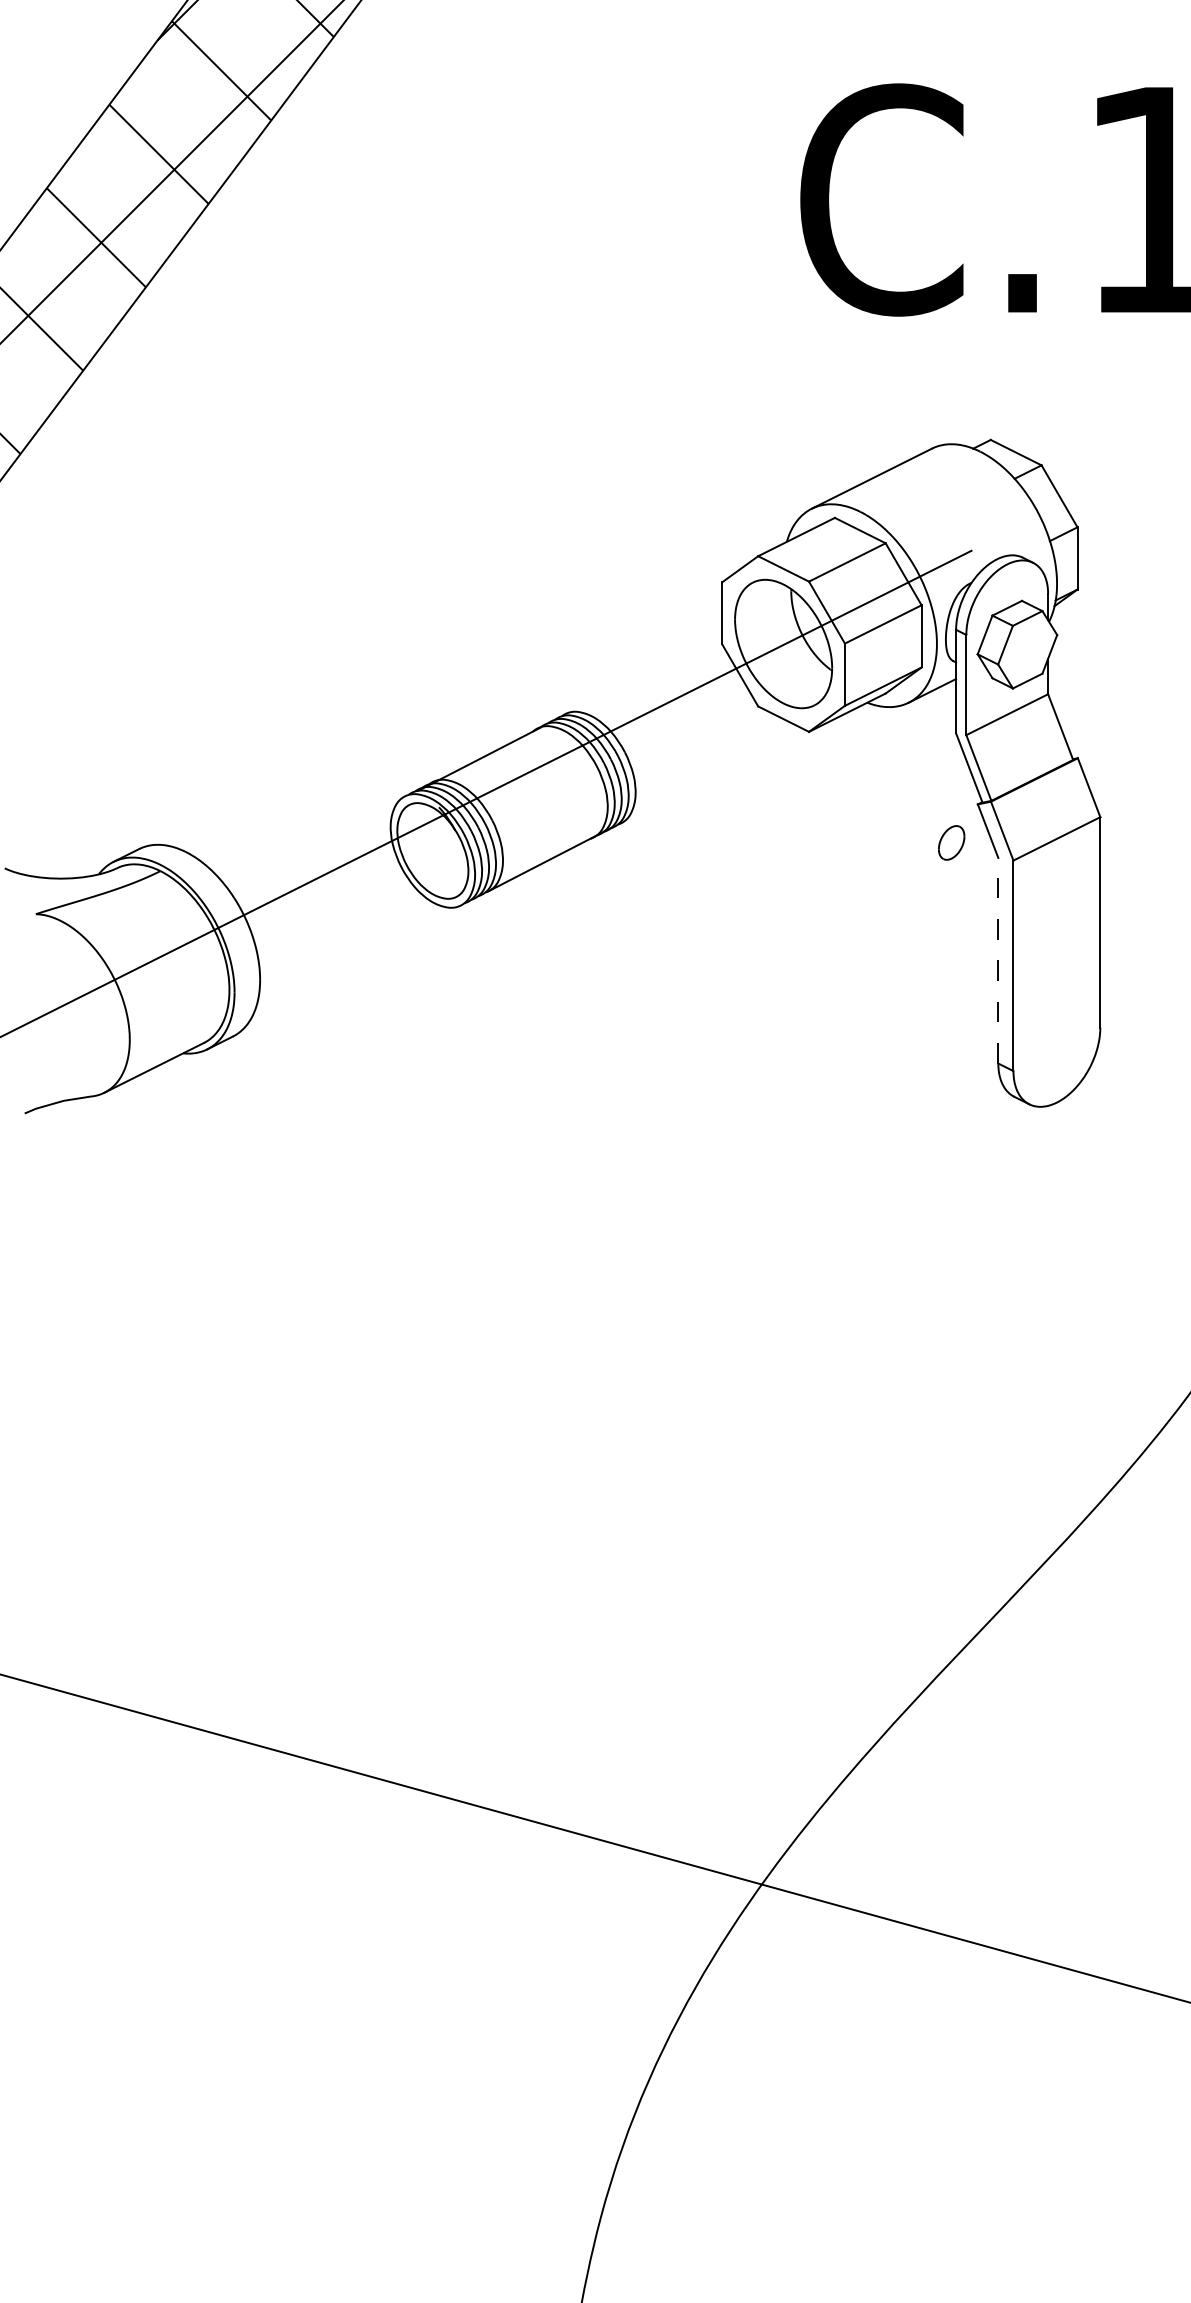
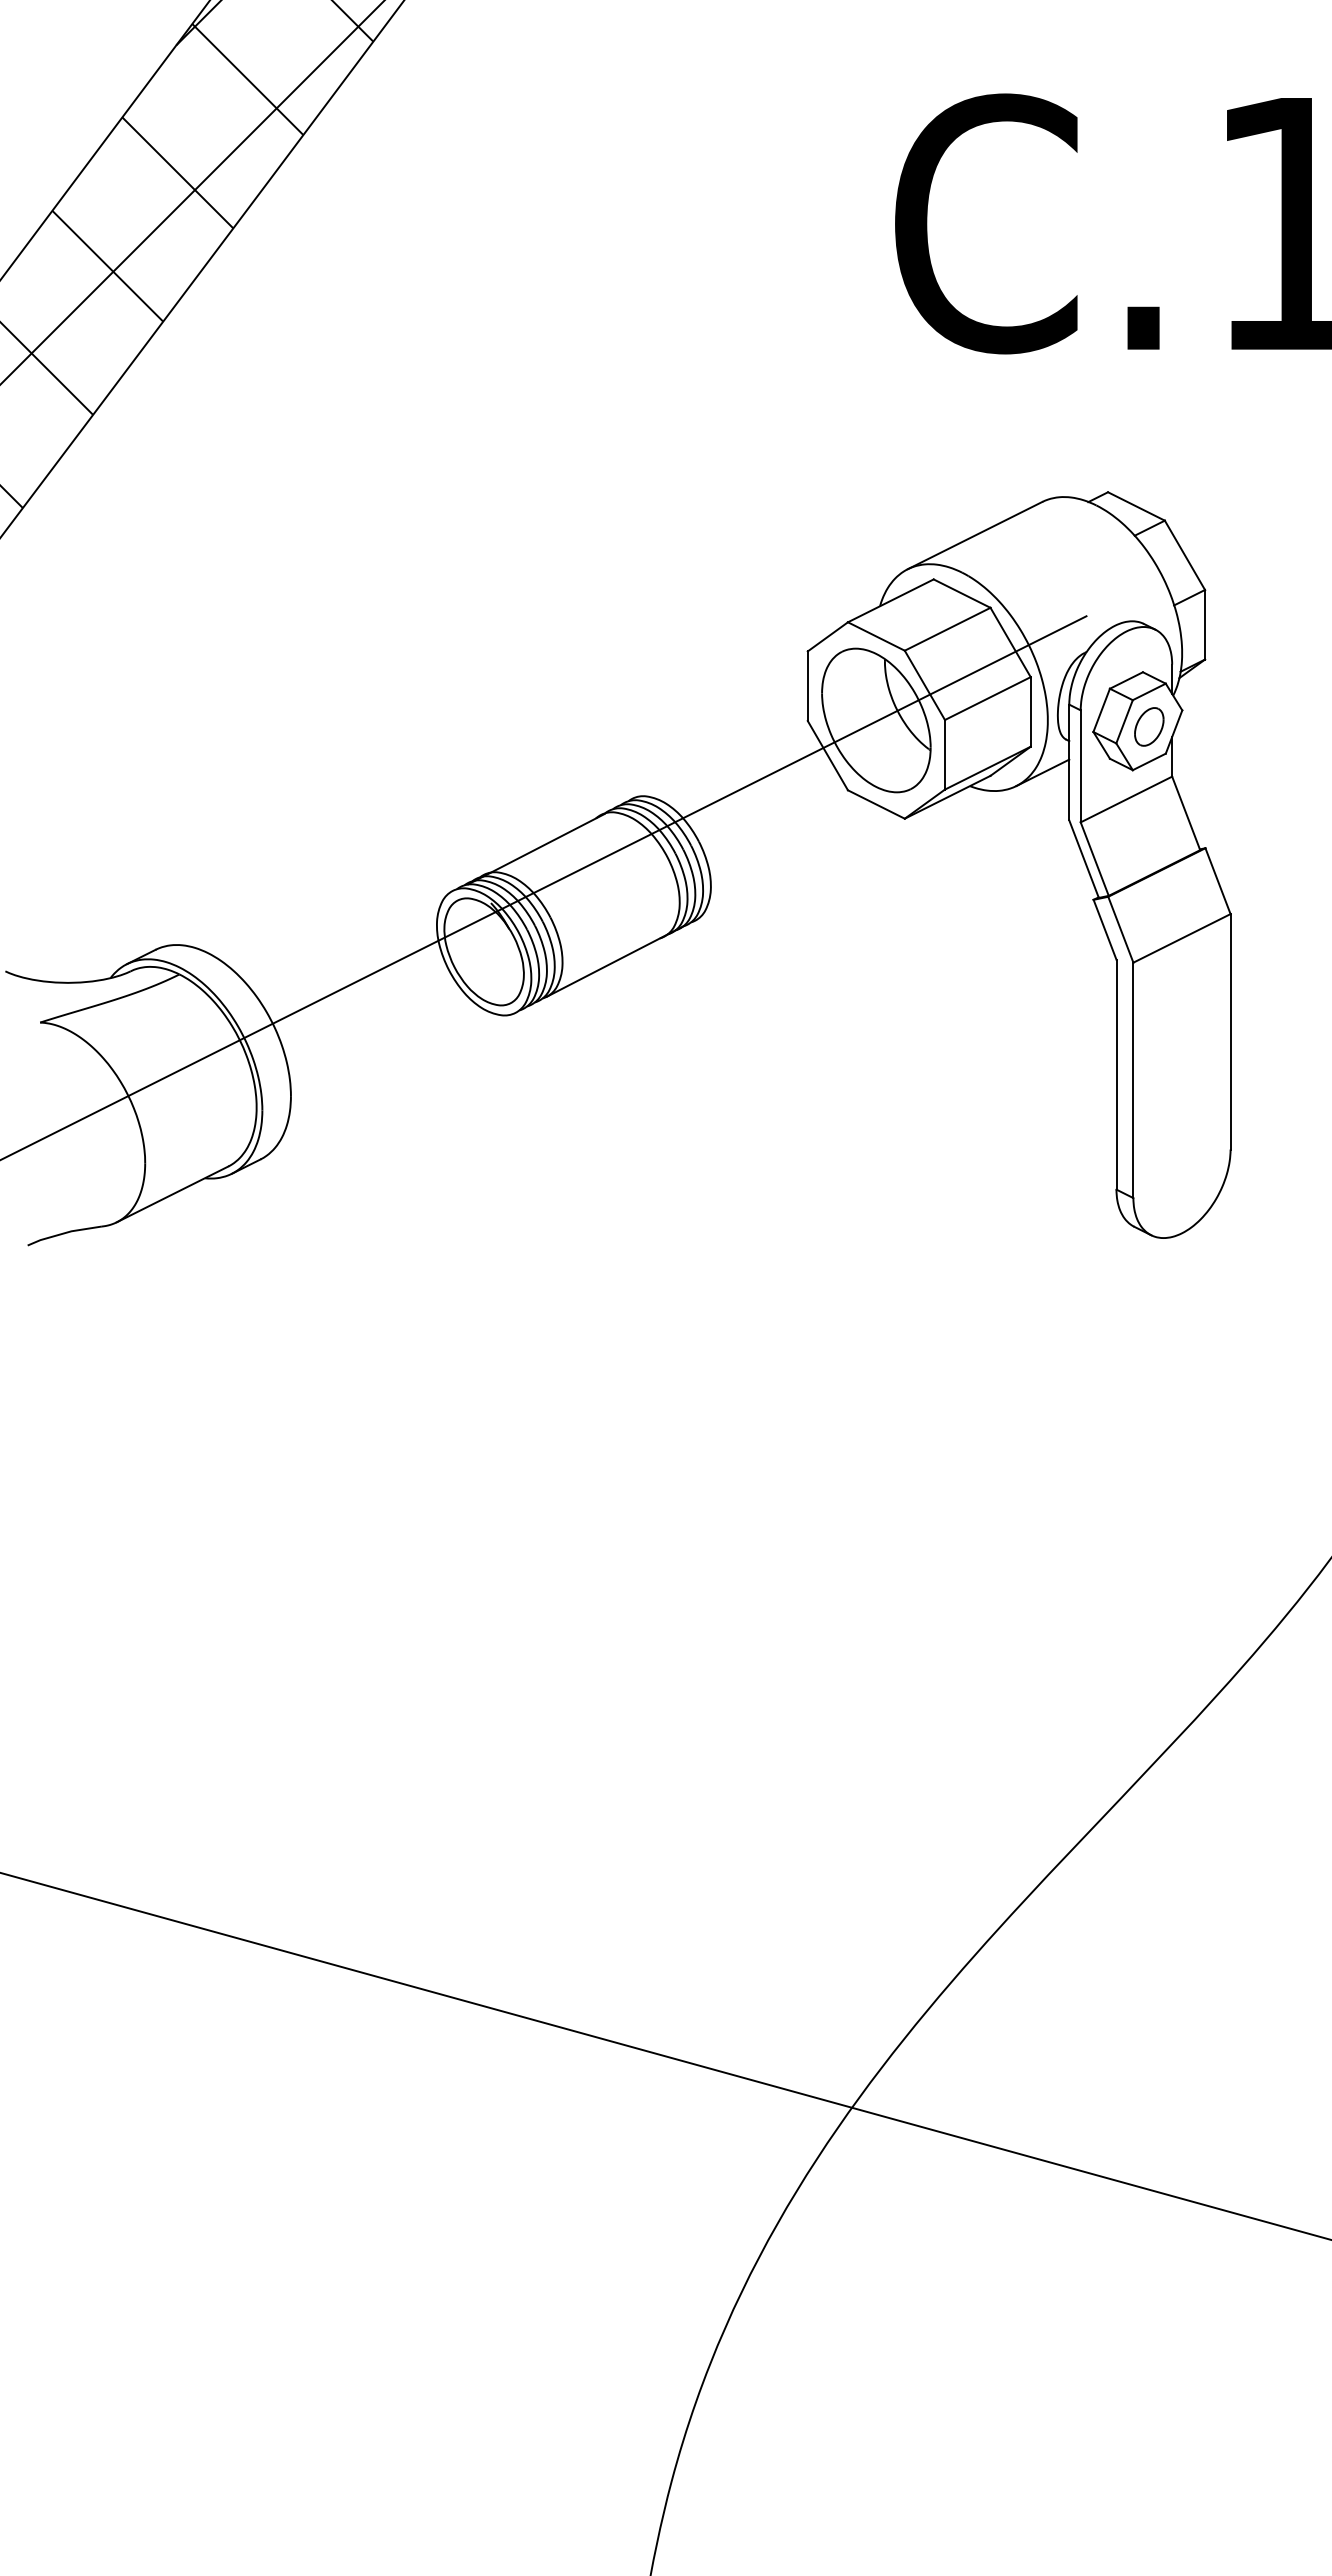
part: (951, 842) -> (1149, 726), moved
line: (998, 960) -> (1116, 1074), dashed -> solid

